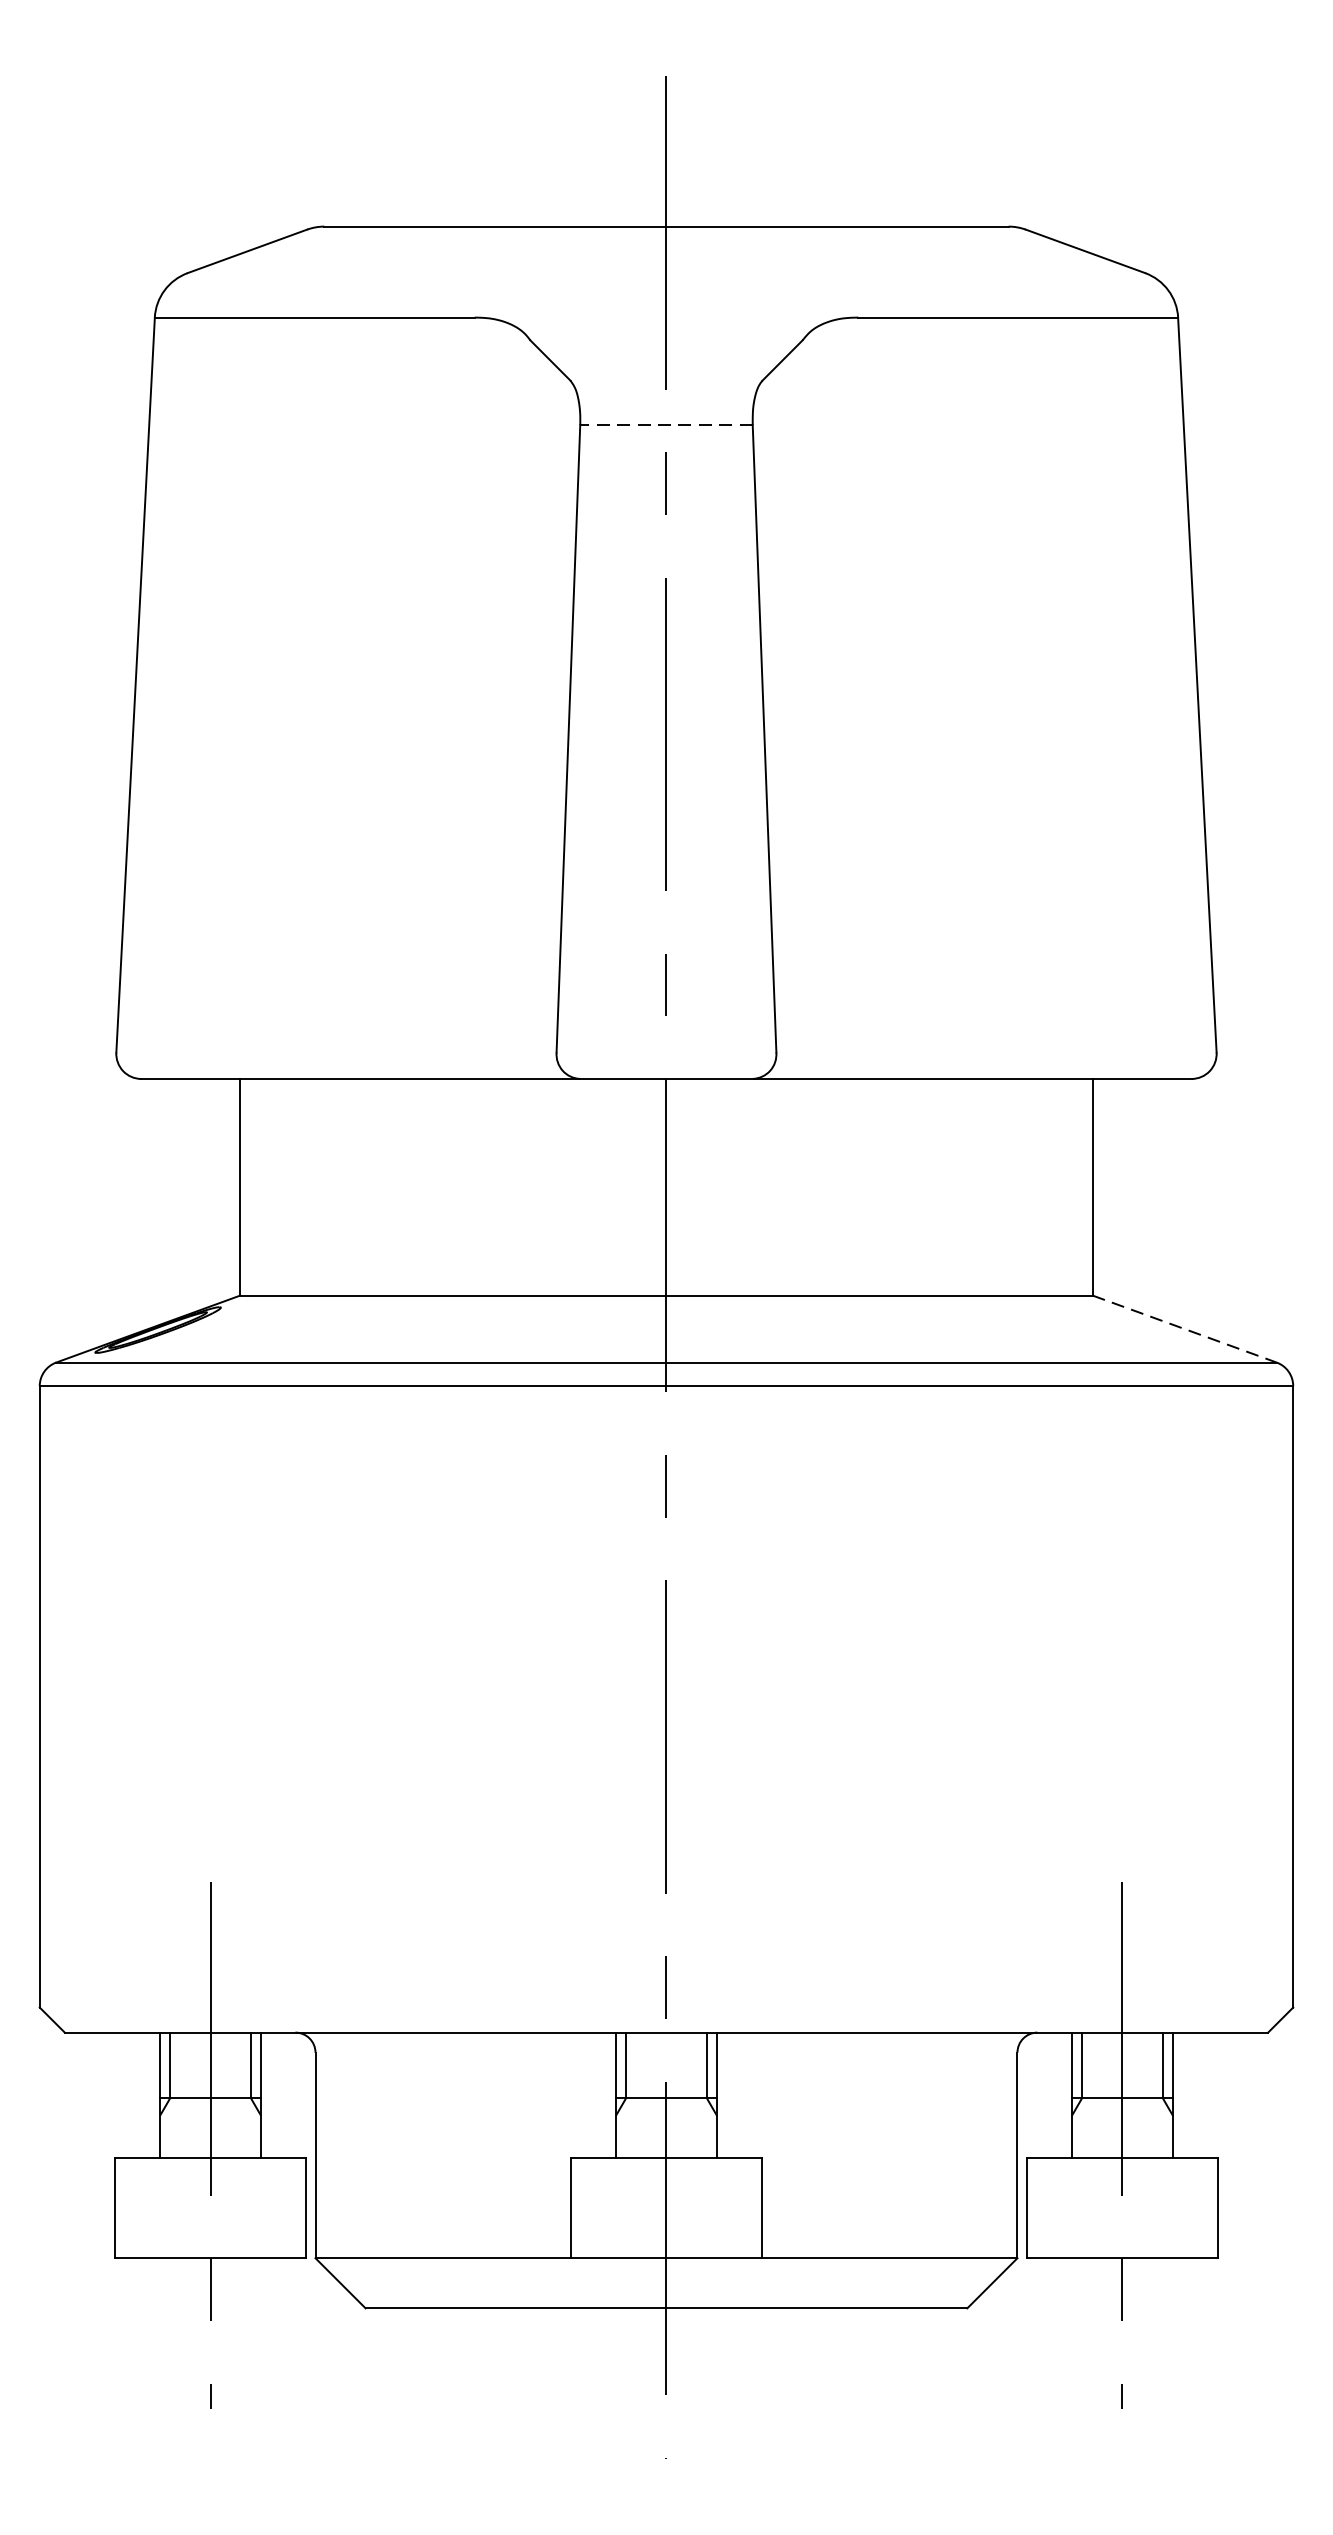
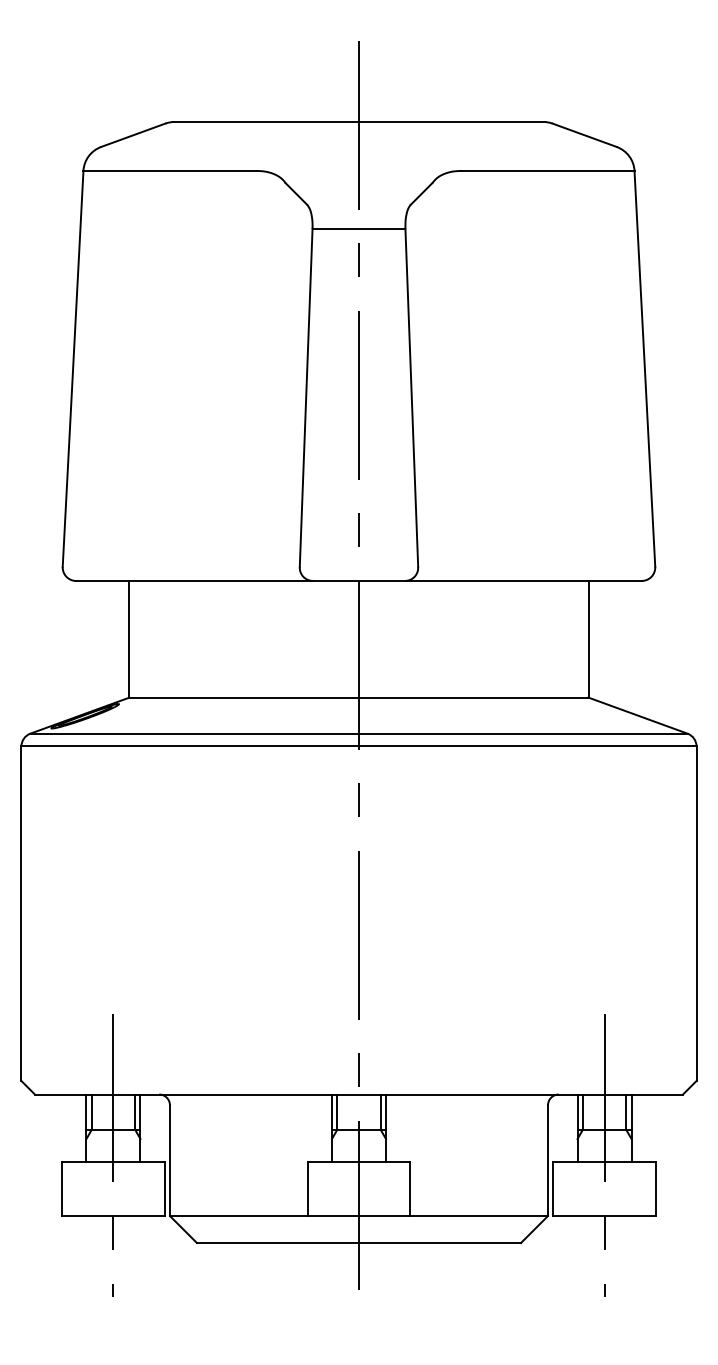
line: (665, 424) -> (358, 228), dashed -> solid
line: (1185, 1328) -> (638, 715), dashed -> solid

